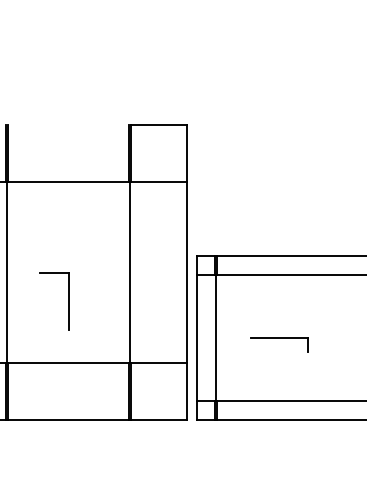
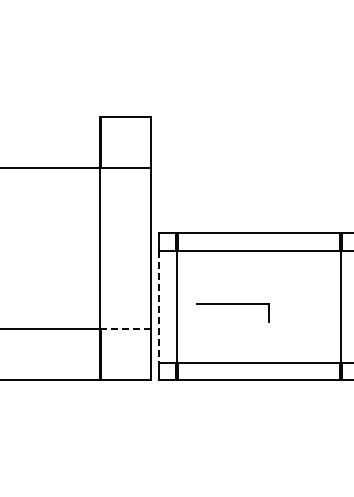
part: (67, 300) -> (44, 273), removed
line: (196, 338) -> (159, 307), solid -> dashed
part: (279, 344) -> (233, 312), size x1.4
line: (158, 363) -> (125, 329), solid -> dashed

